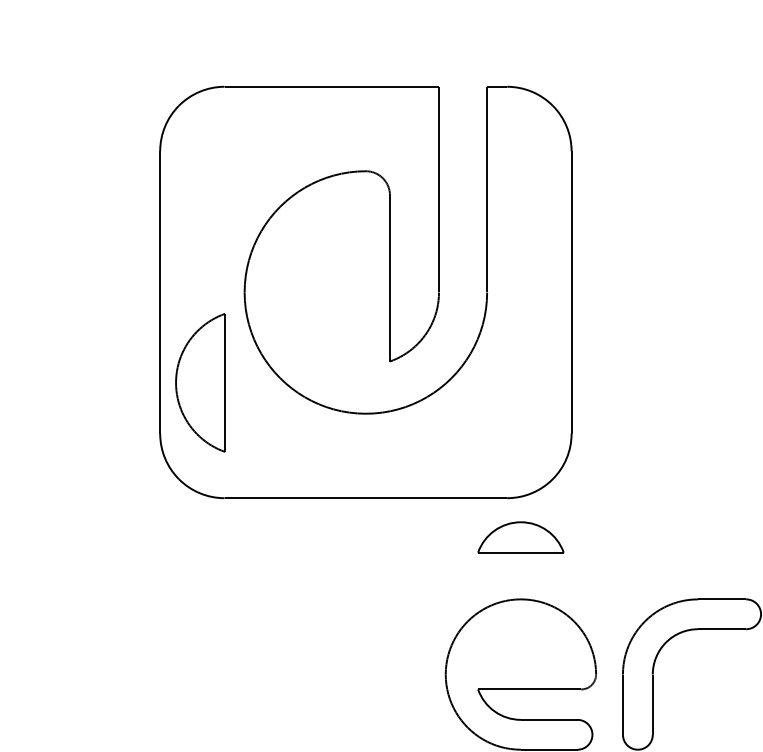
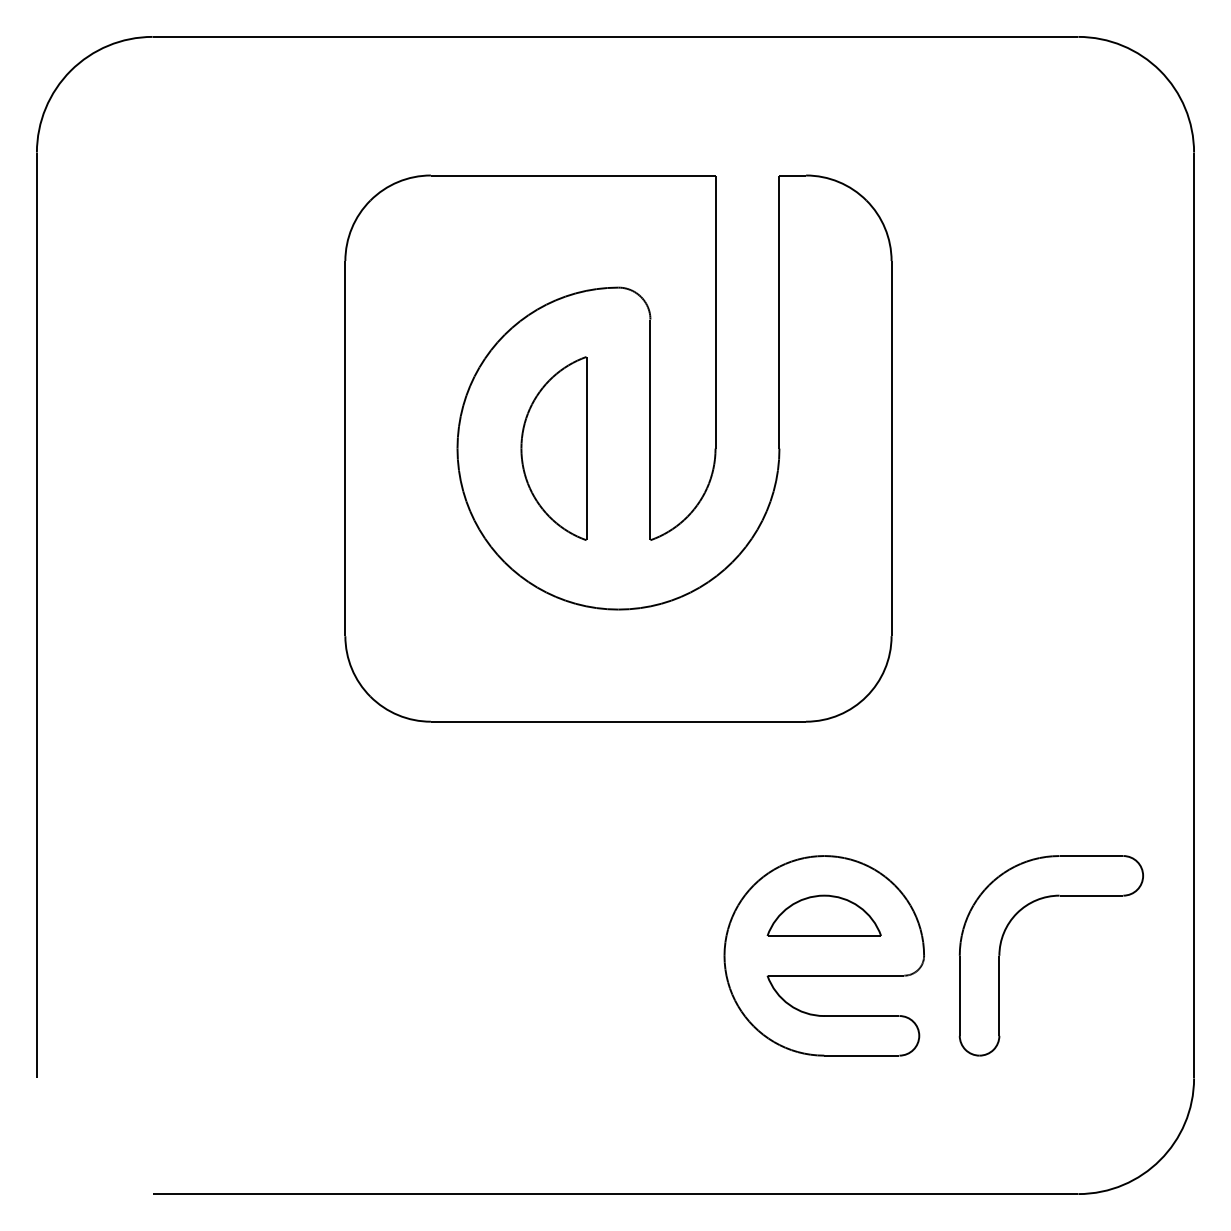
part: (200, 382) -> (553, 448), moved
part: (520, 537) -> (823, 915), moved

